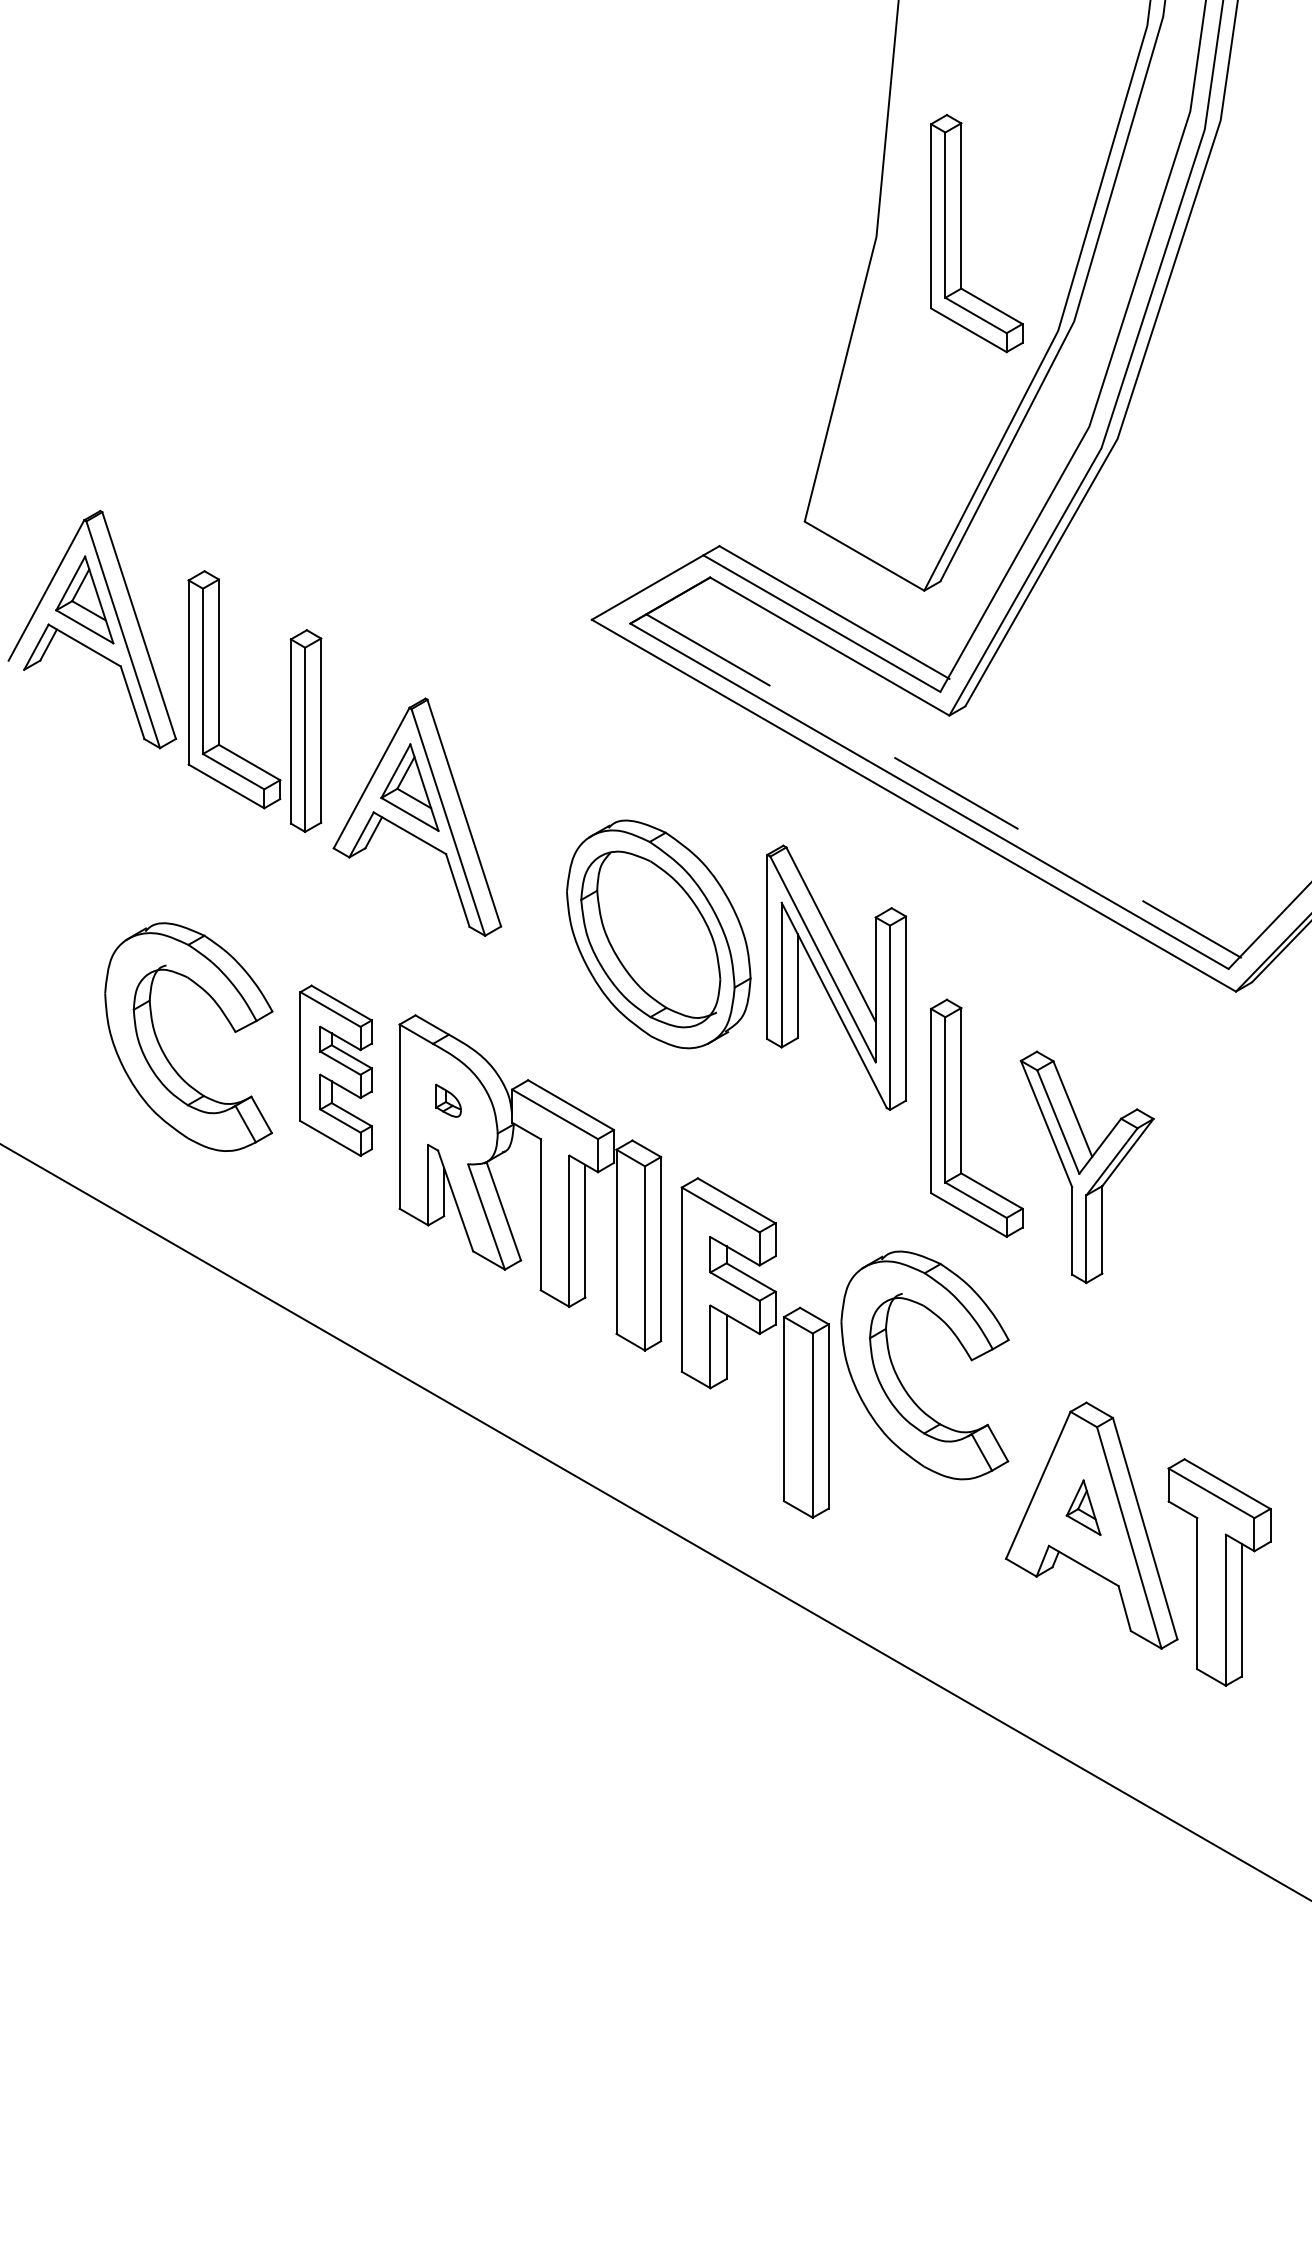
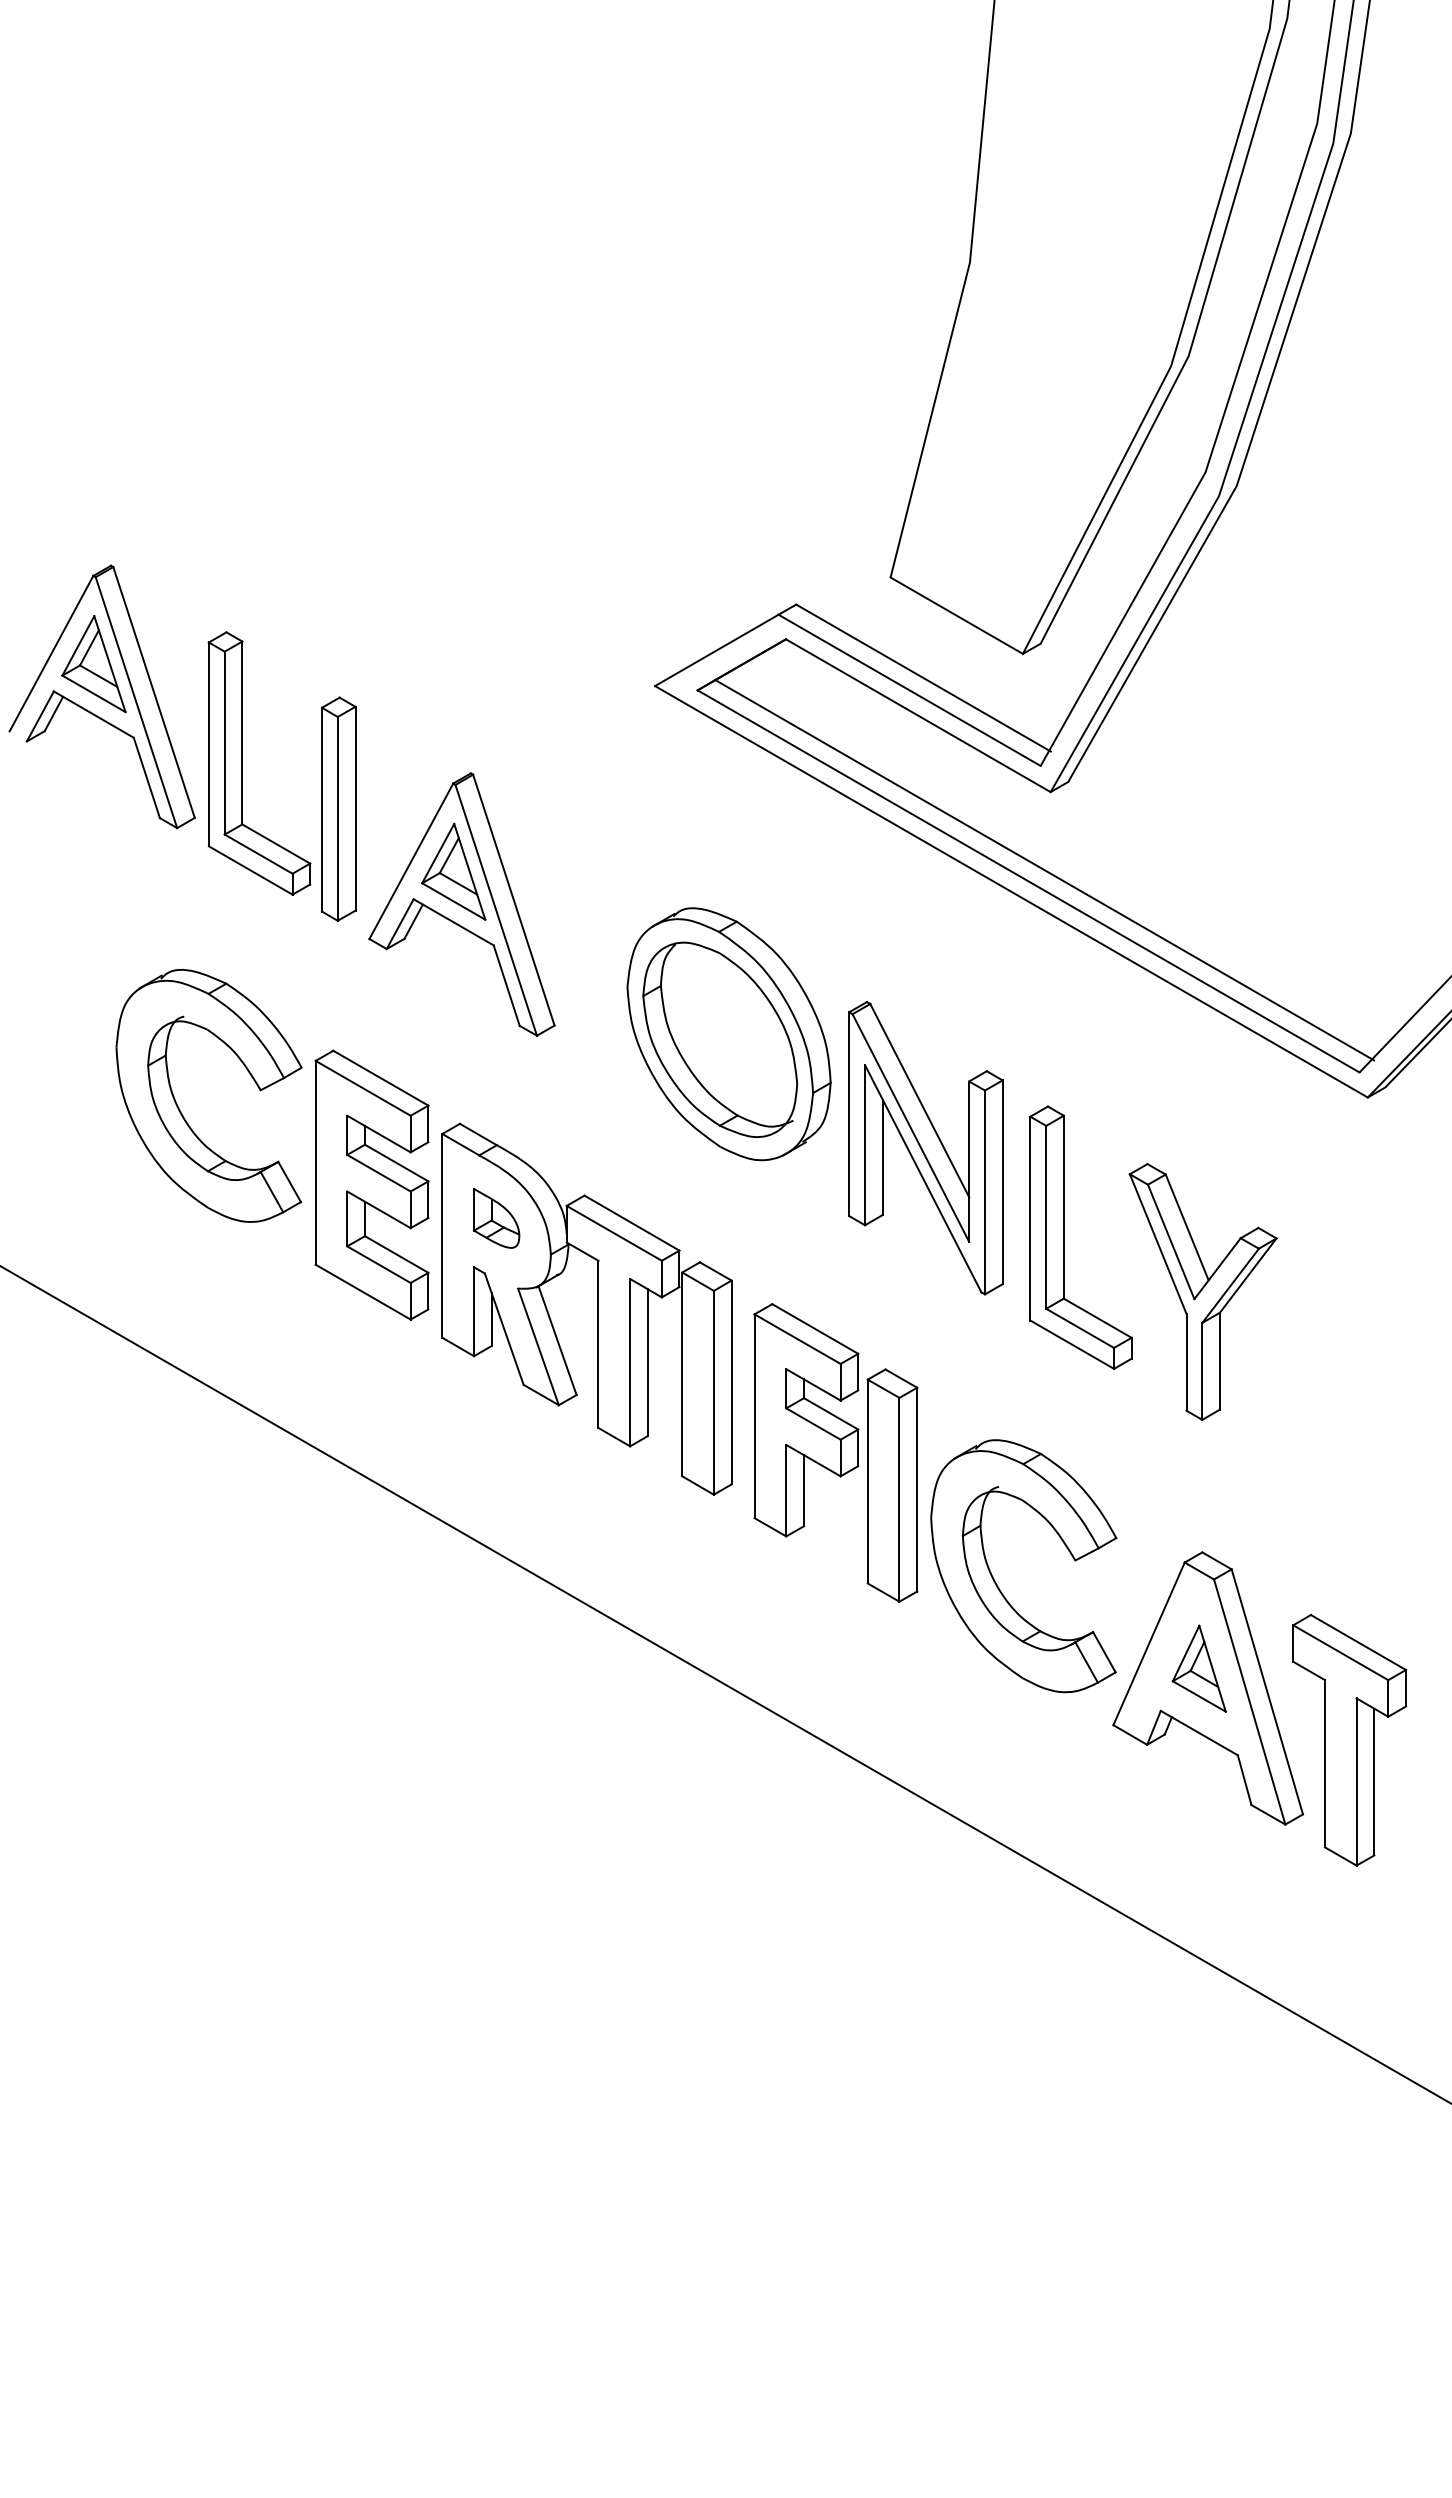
part: (961, 233) -> (1064, 258), removed
line: (944, 786) -> (1045, 870), dashed -> solid
part: (836, 978) -> (925, 1148), moved
part: (163, 1051) -> (181, 1111), moved
part: (335, 1070) -> (371, 1184), size x1.43
part: (448, 1100) -> (496, 1218), size x1.67
part: (899, 1378) -> (995, 1580), moved
part: (806, 1412) -> (892, 1485), moved
part: (1082, 1507) -> (1198, 1668), size x1.43

